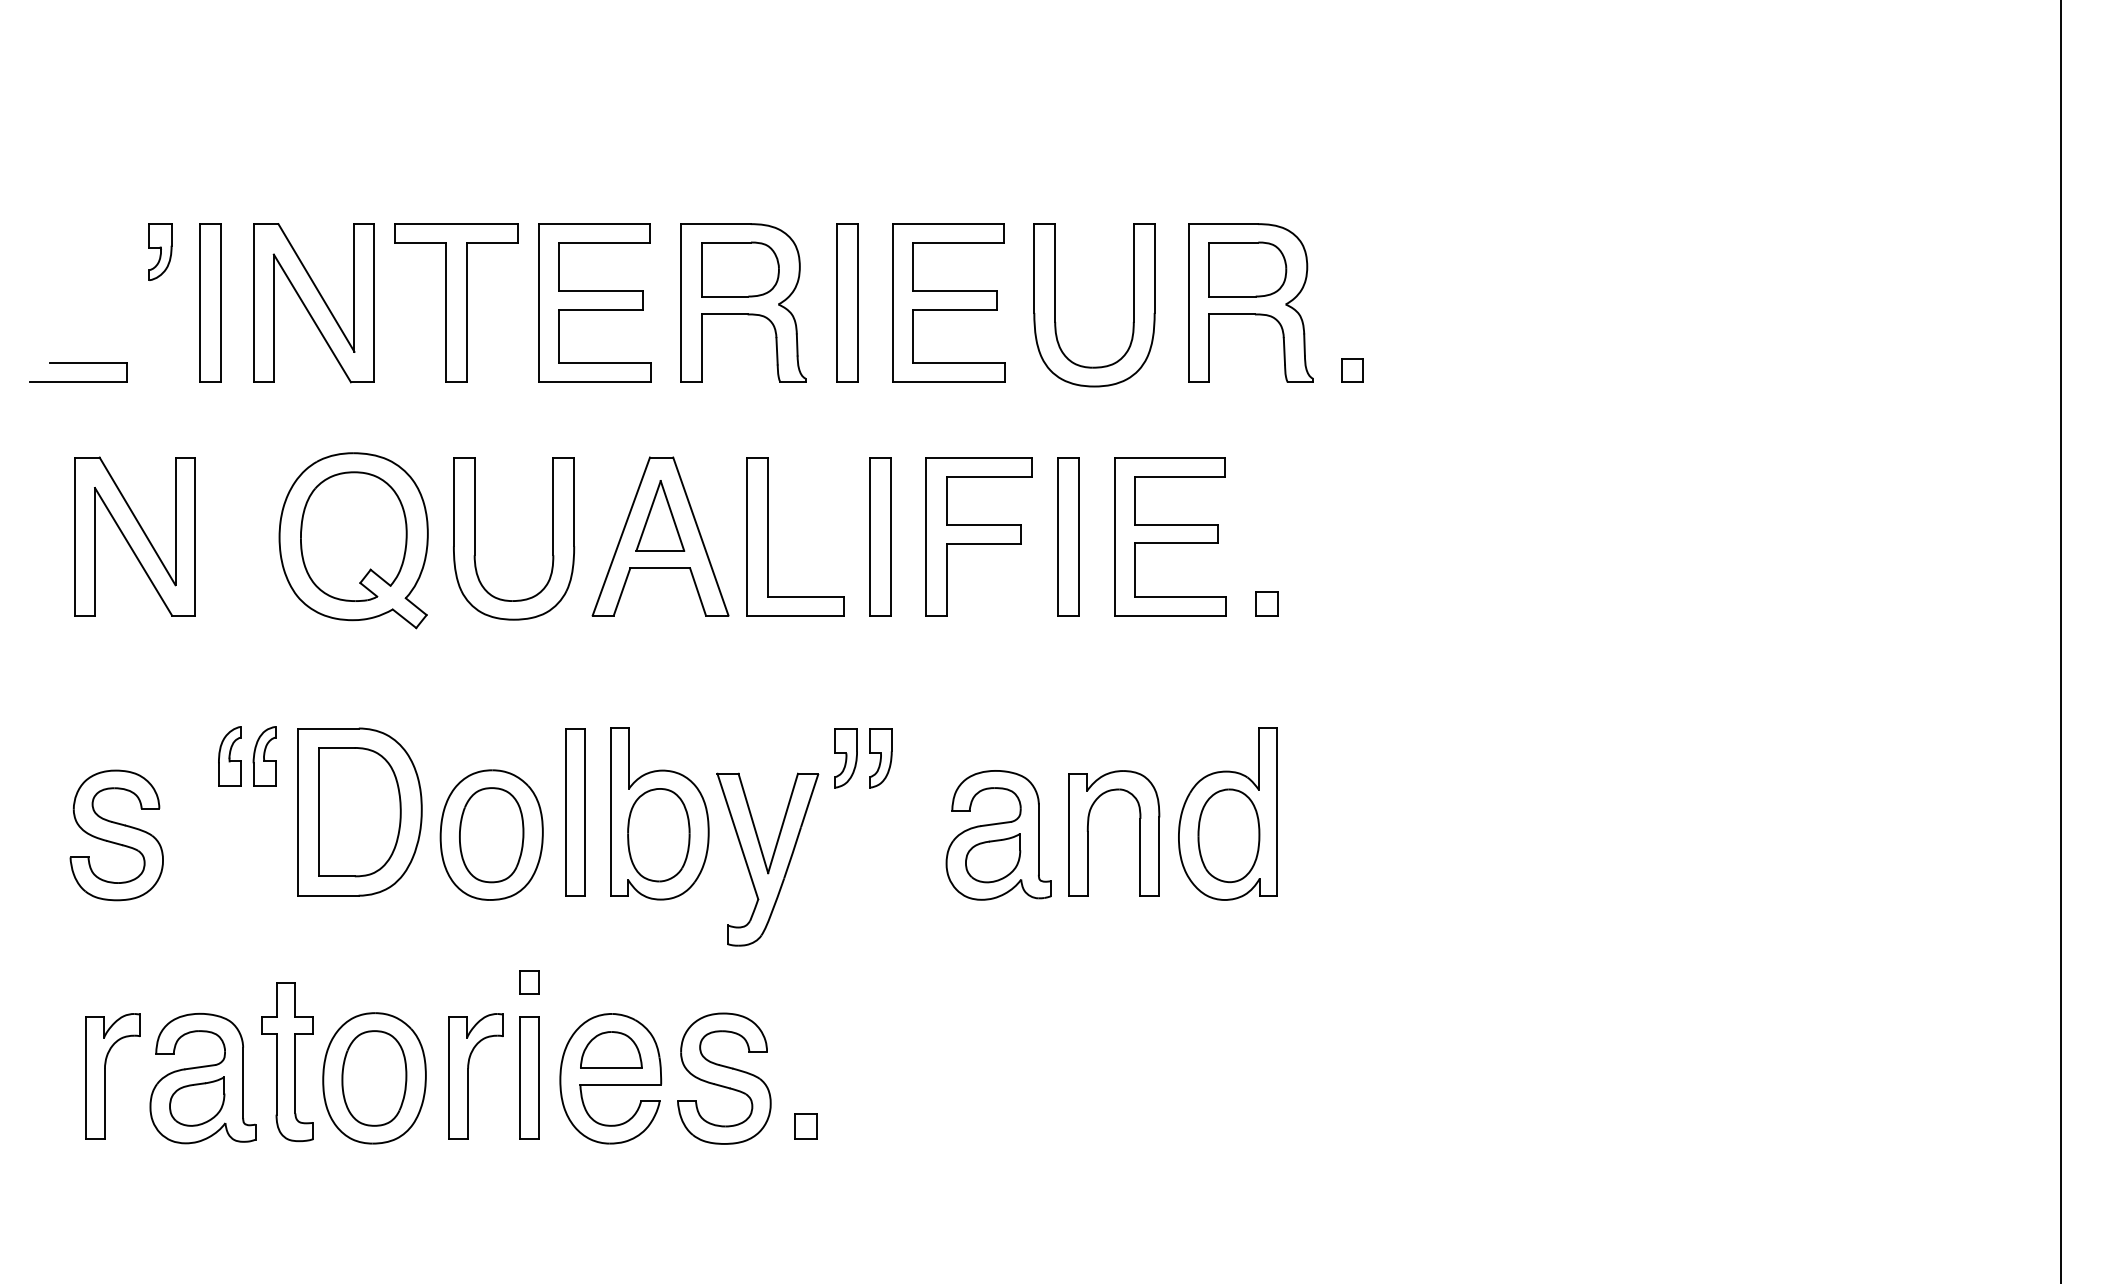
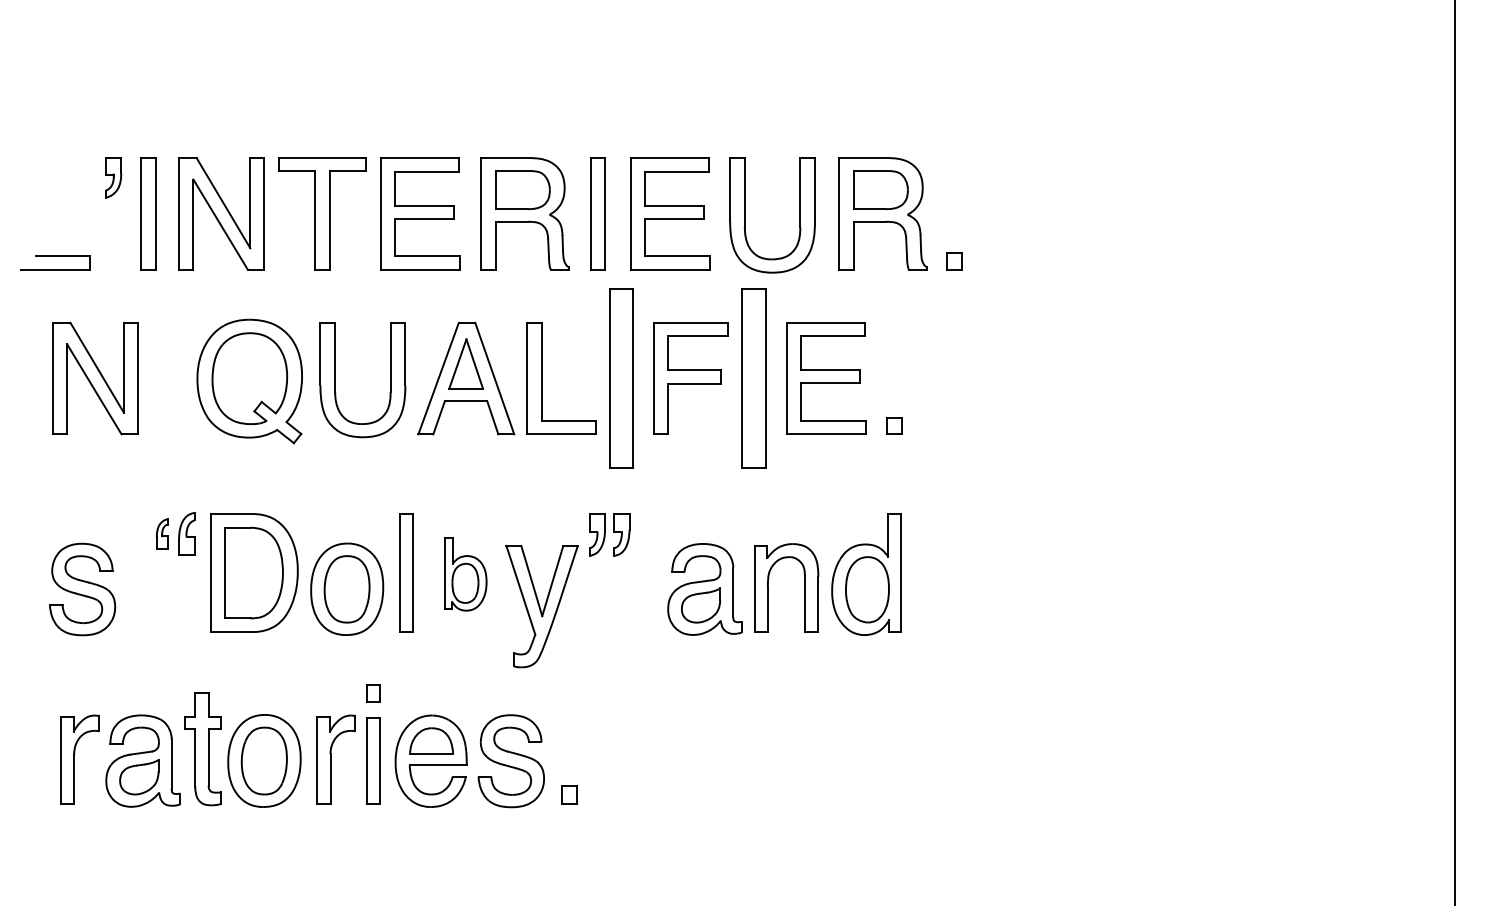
part: (880, 536) -> (621, 378), size x1.6
part: (1068, 536) -> (754, 378), size x1.6
part: (228, 756) -> (161, 533), size x0.7
part: (659, 814) -> (465, 574), size x0.6

